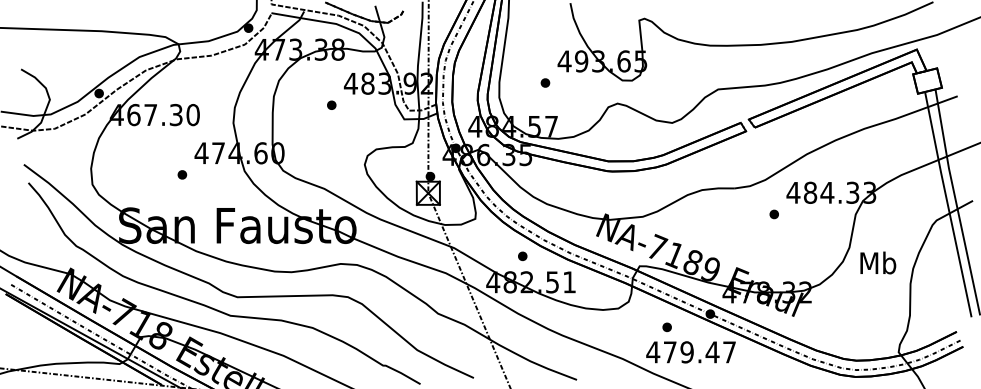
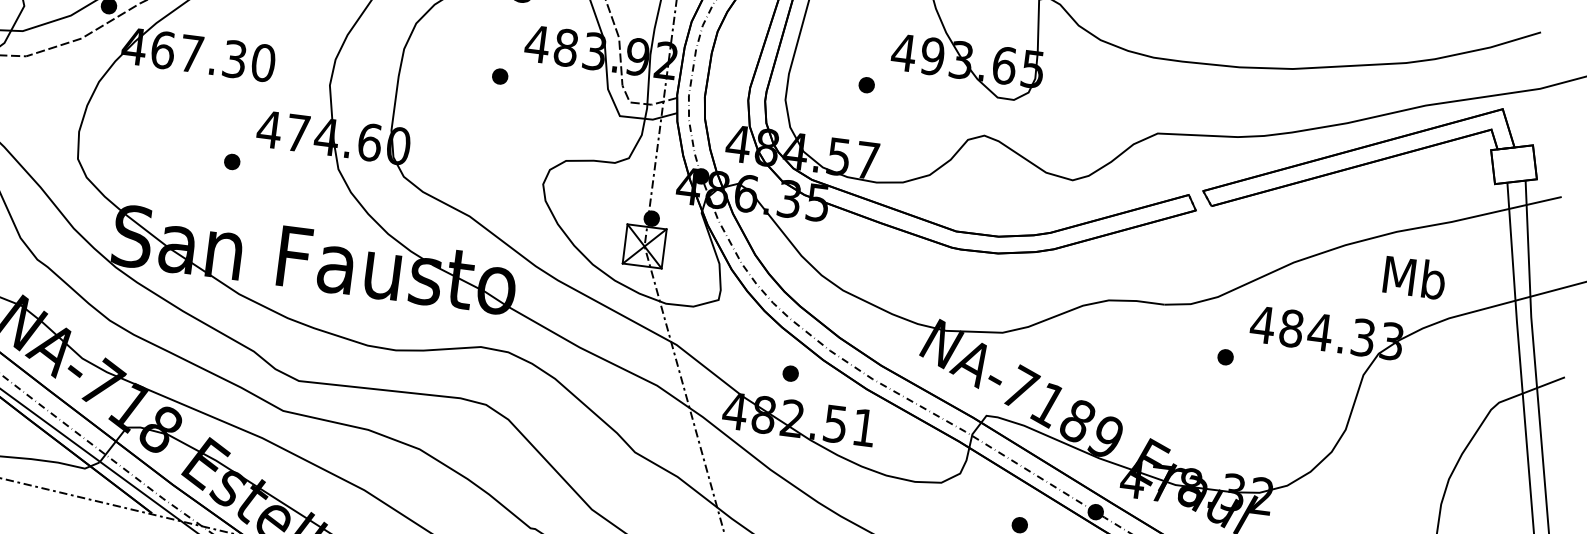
text: (878, 262) -> (1415, 276), moved

